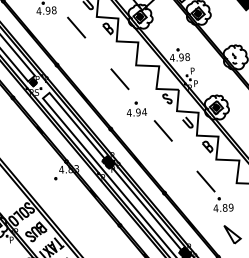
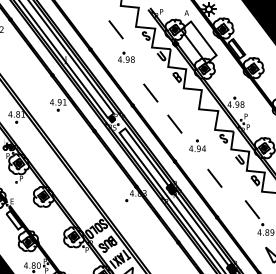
line: (76, 26) -> (150, 92), moved
line: (119, 78) -> (174, 123), moved
line: (162, 129) -> (214, 177), moved

